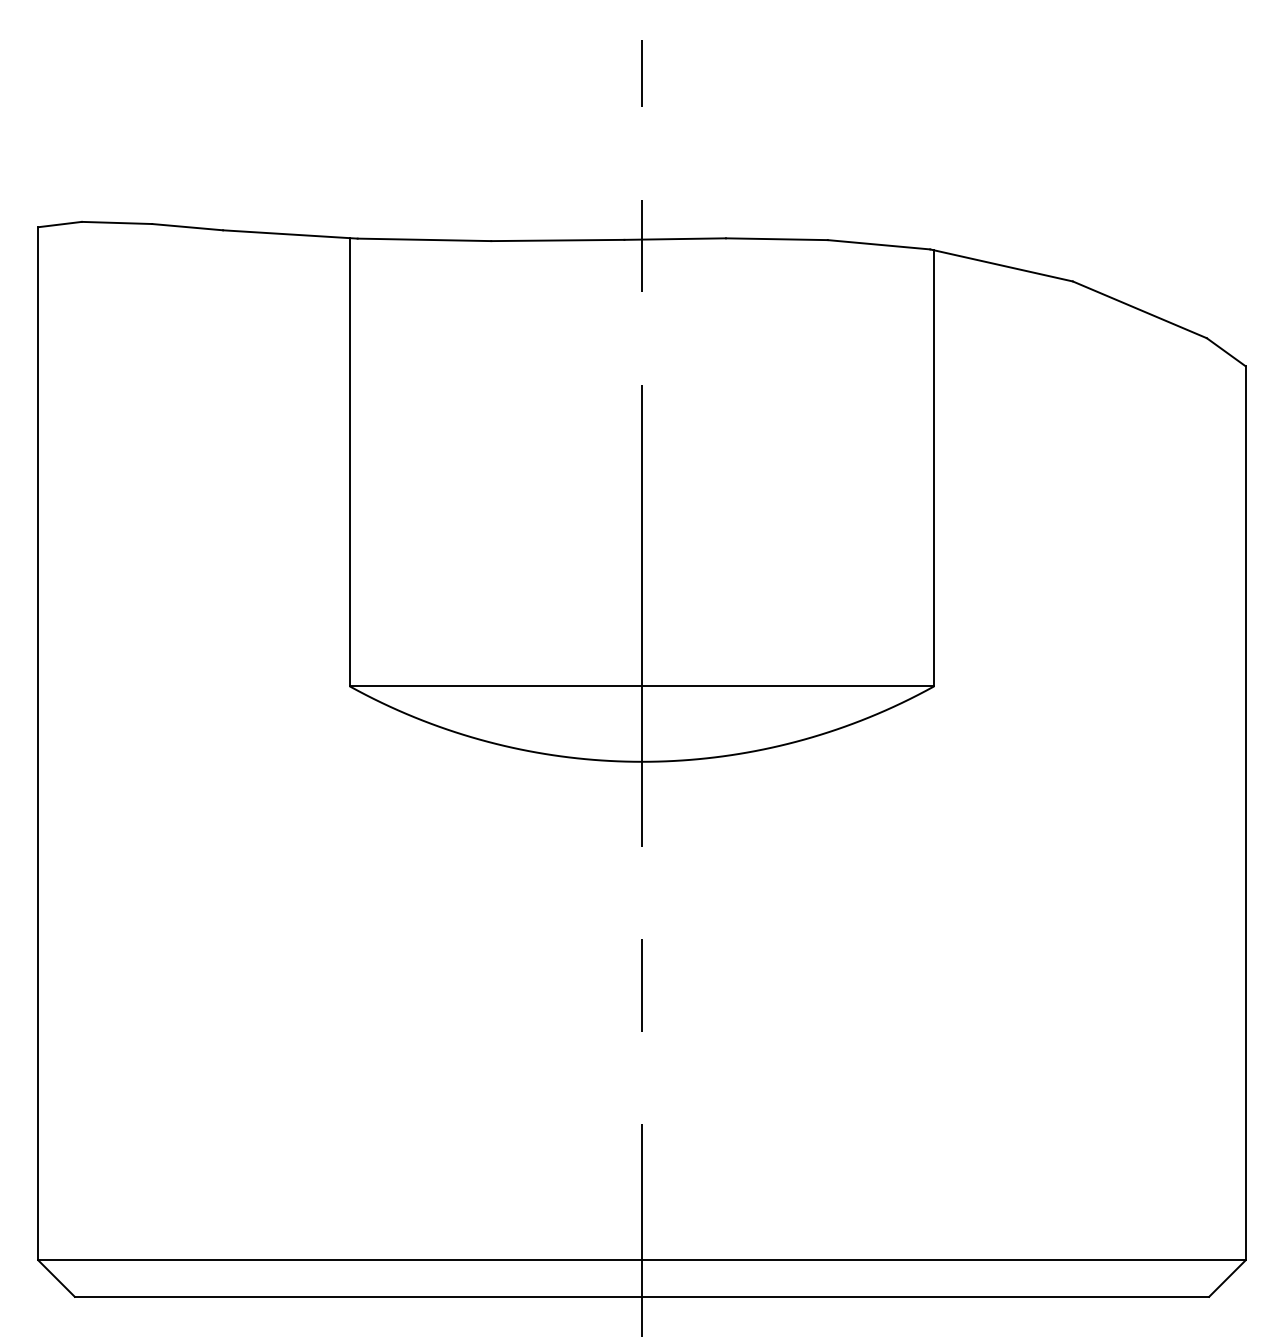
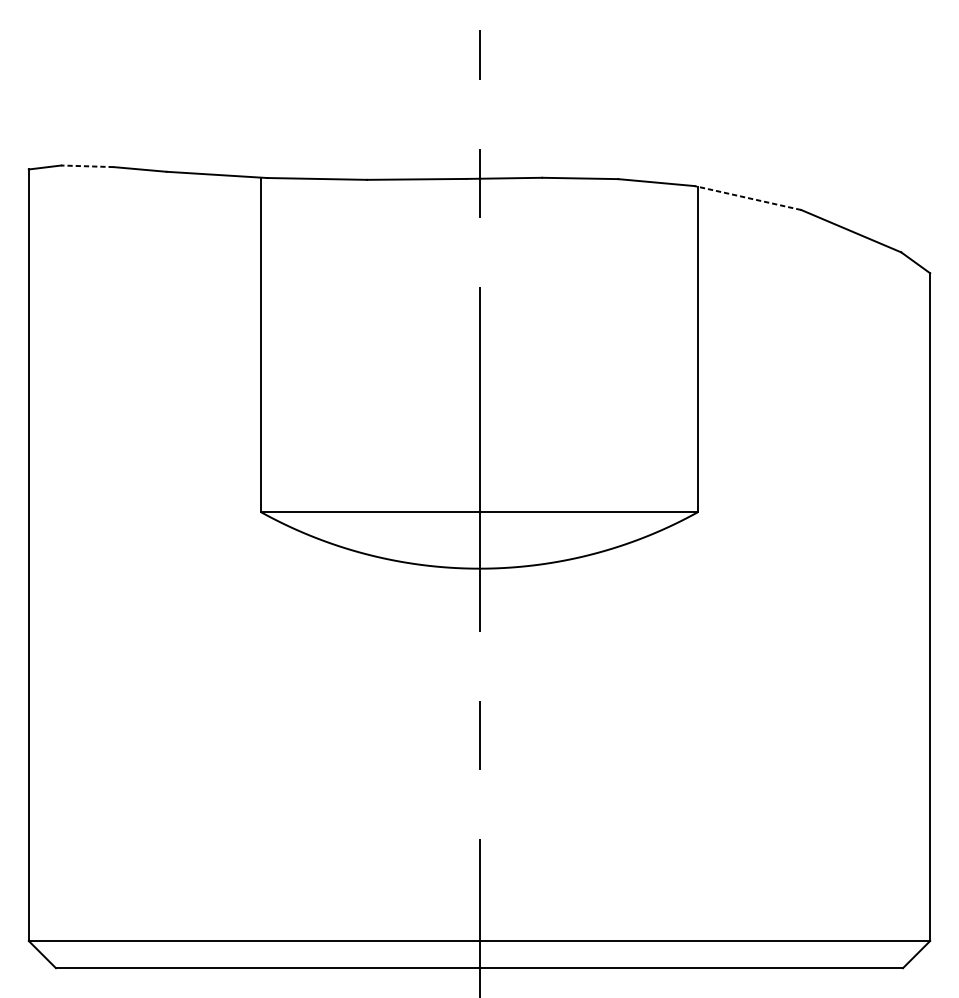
line: (116, 222) -> (87, 165), solid -> dashed
line: (1001, 265) -> (747, 198), solid -> dashed

